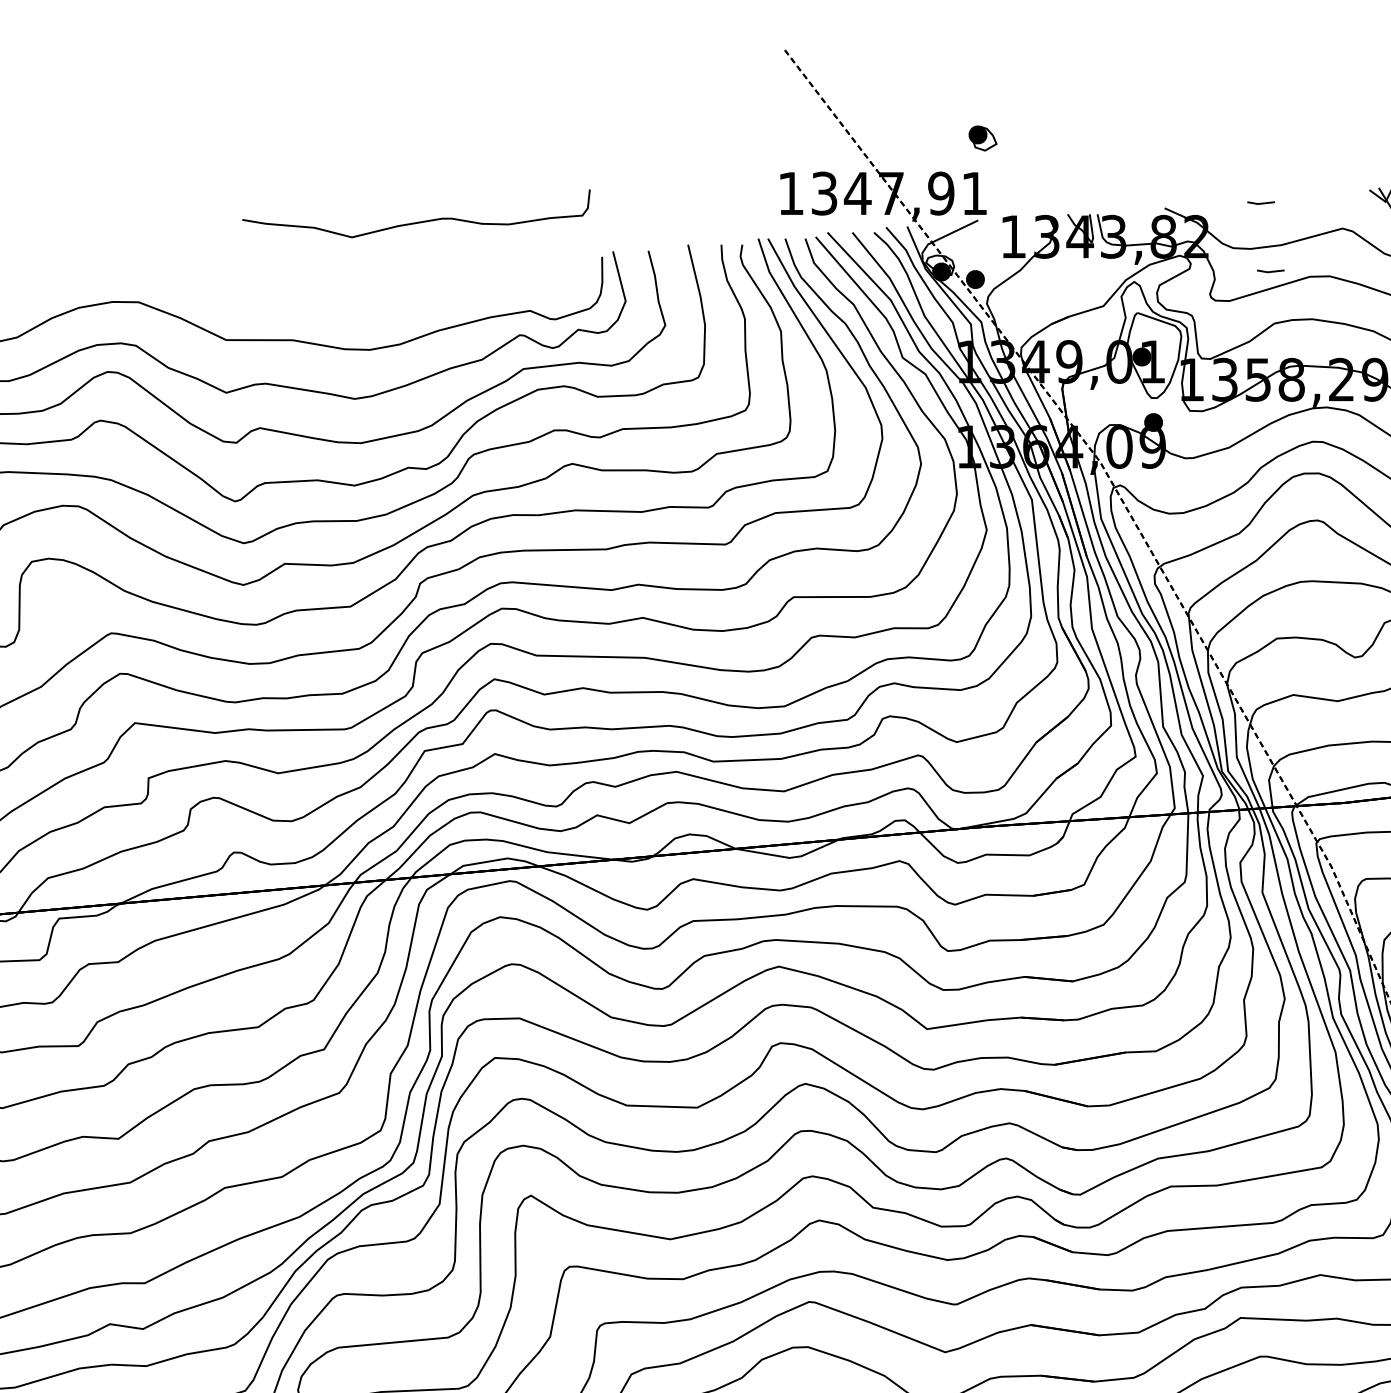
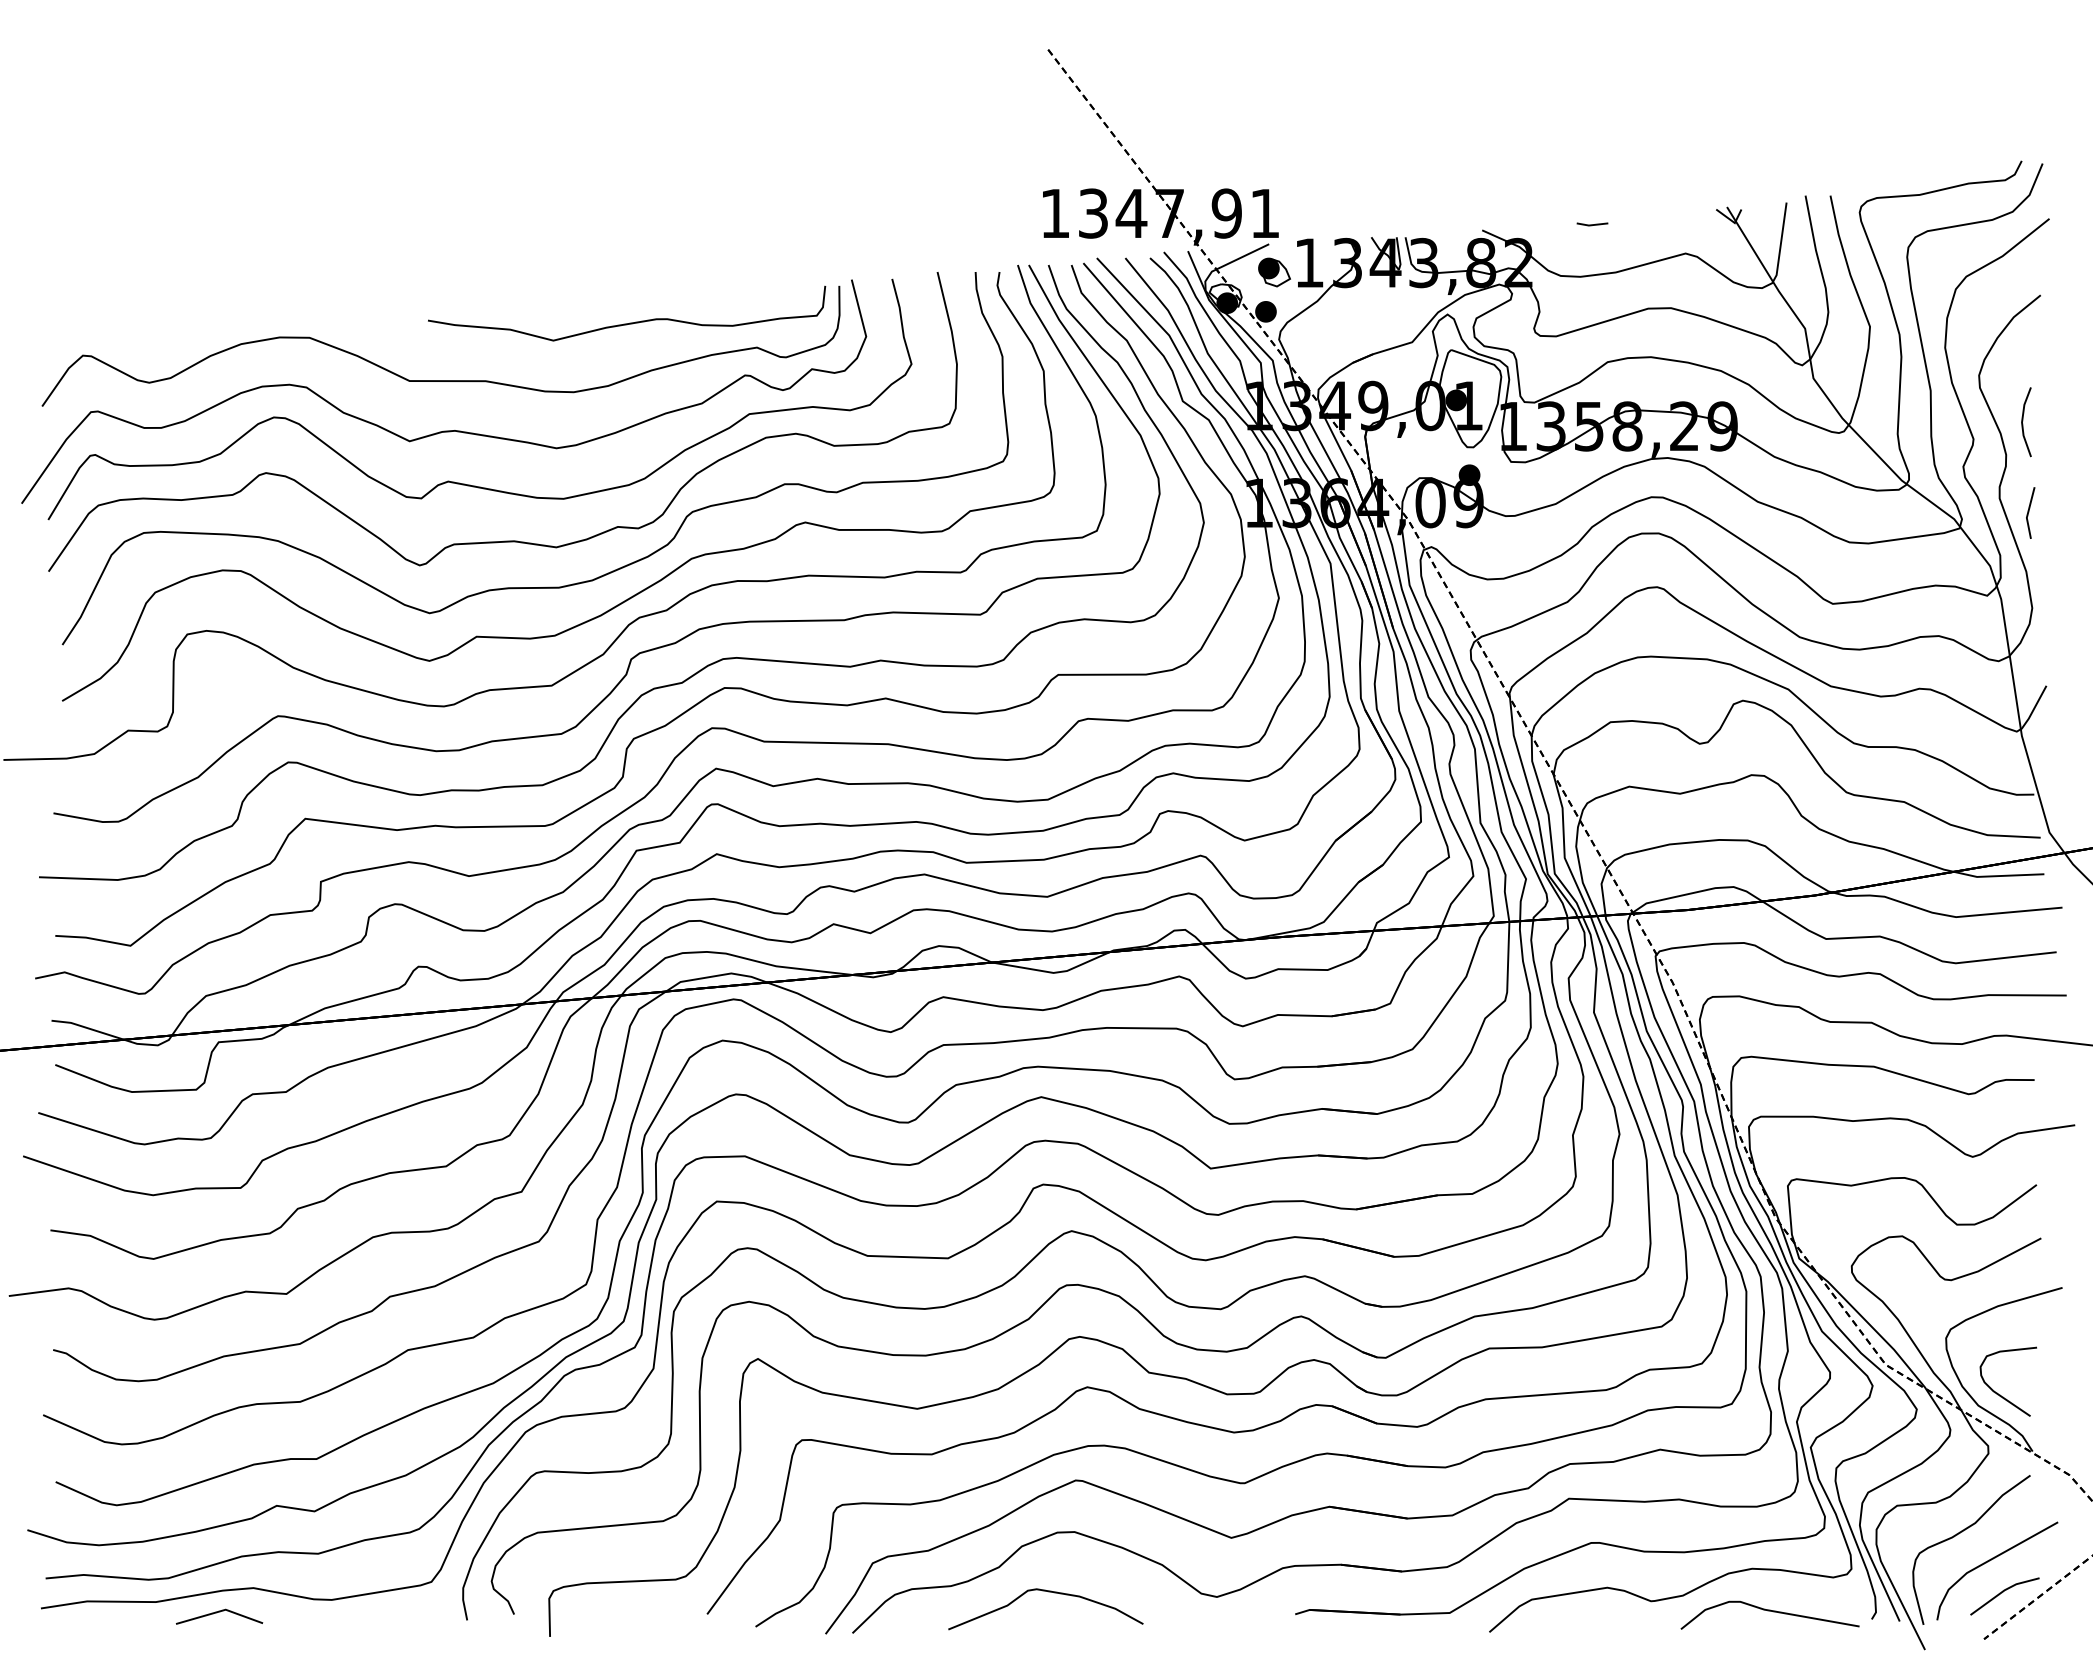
part: (982, 138) -> (1274, 272), moved
curve: (418, 221) -> (629, 322), moved
line: (1270, 271) -> (1603, 302), removed

